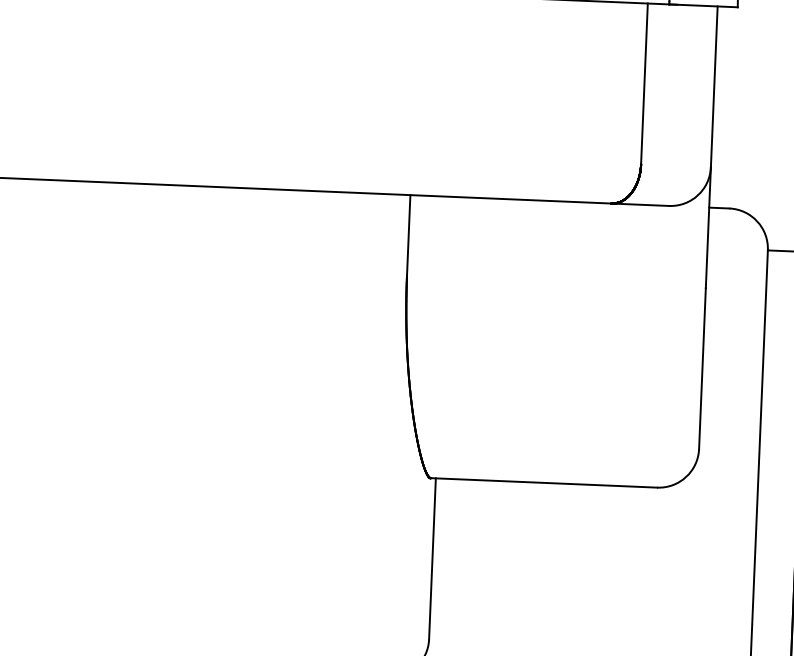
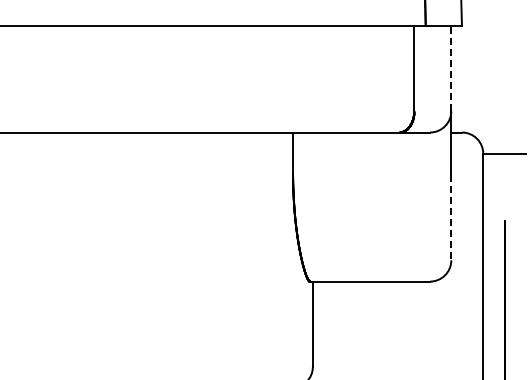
line: (714, 86) -> (451, 68), solid -> dashed
line: (702, 368) -> (451, 217), solid -> dashed

